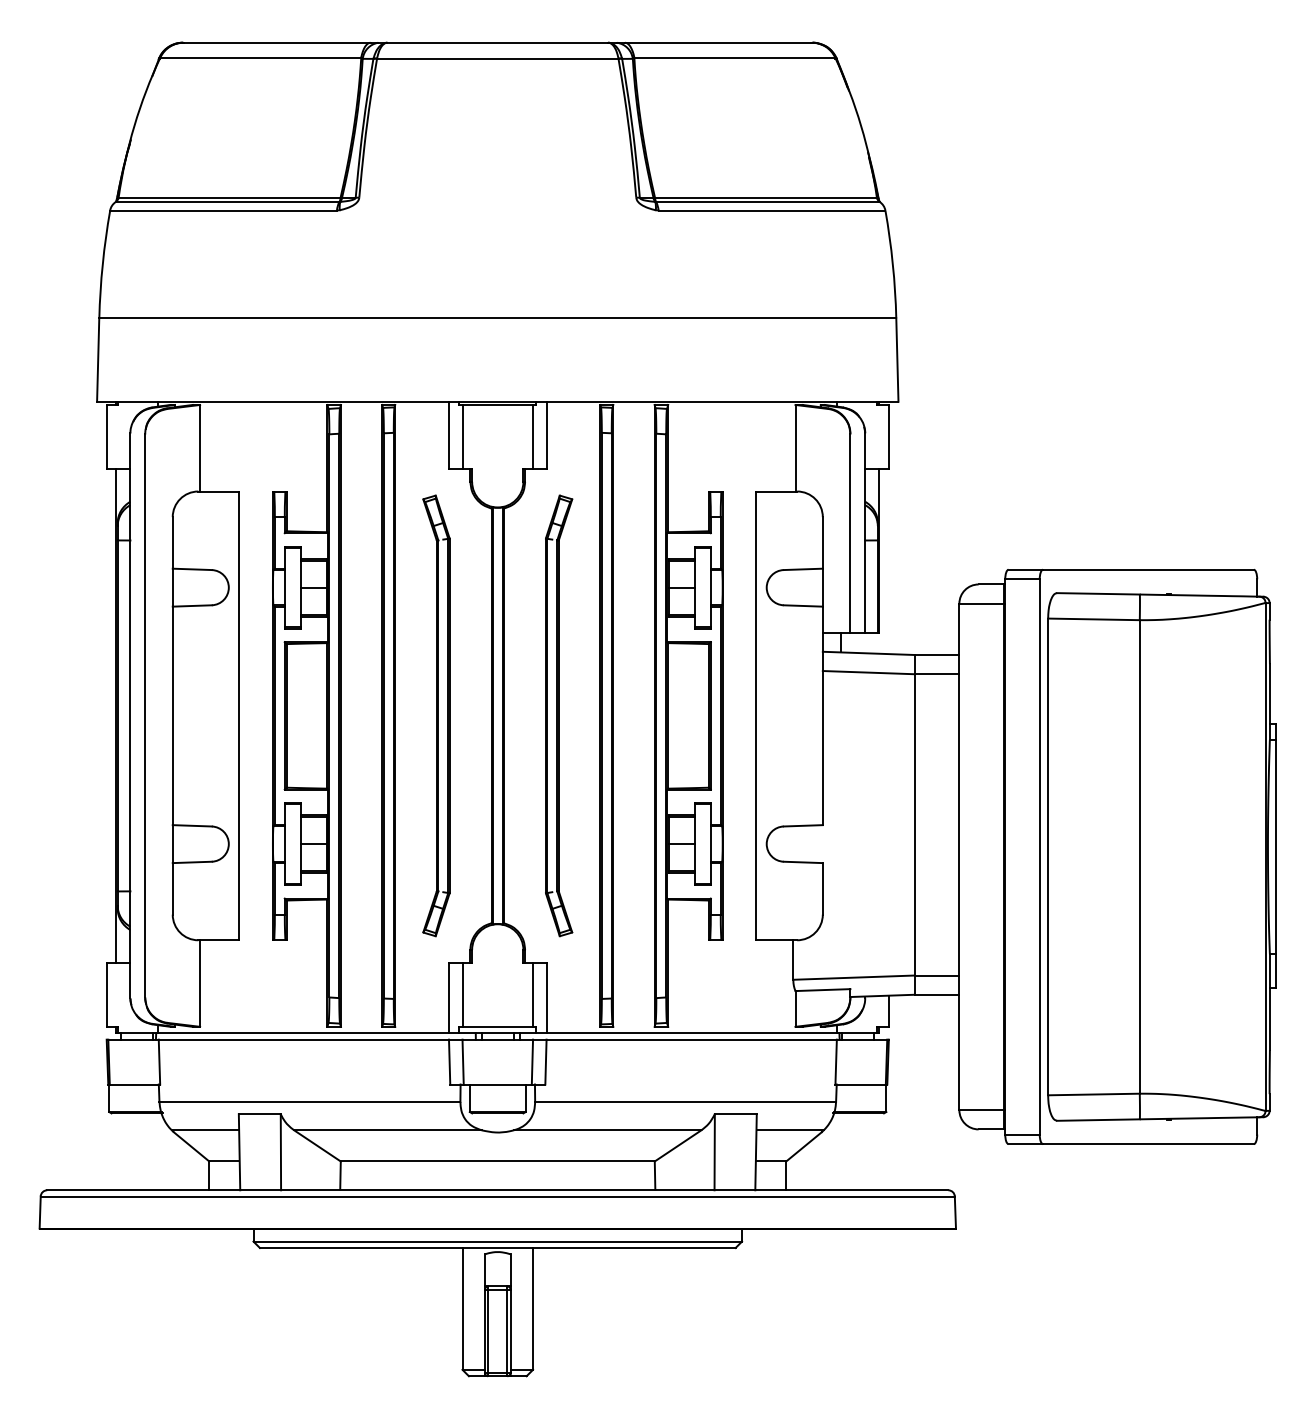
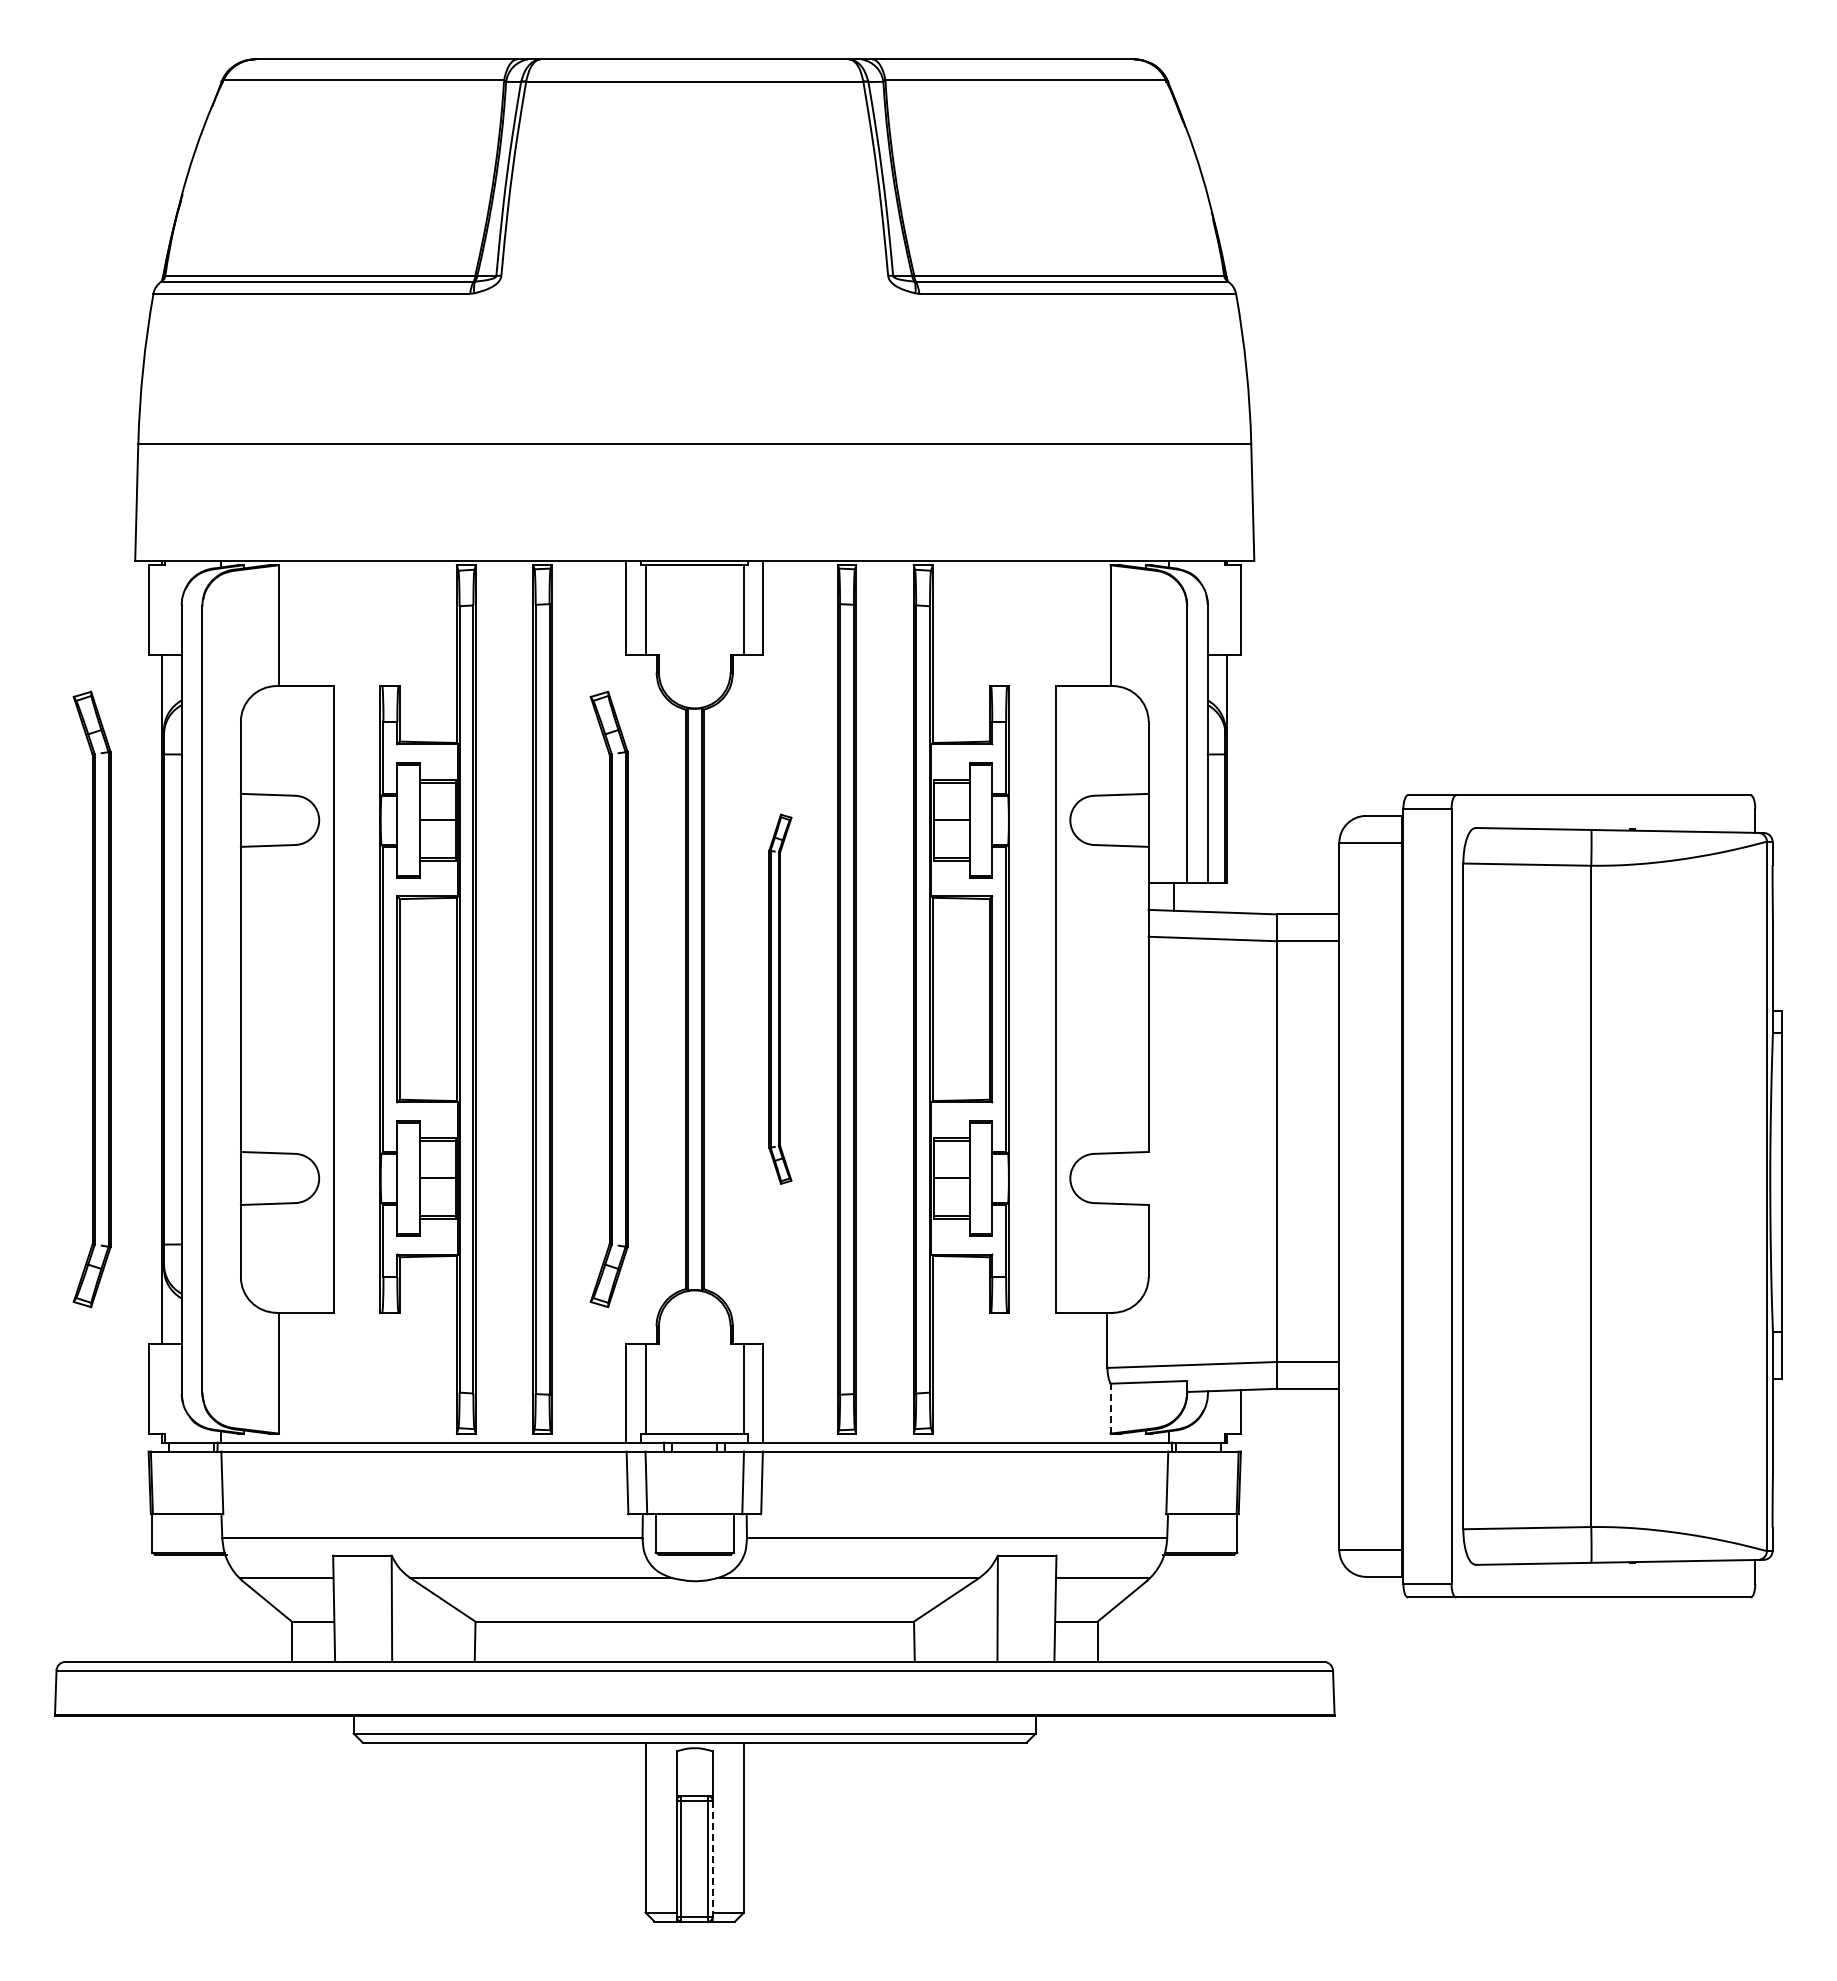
part: (65, 715) -> (91, 999), added
part: (559, 715) -> (780, 998), size x0.6
line: (795, 1008) -> (1110, 1408), solid -> dashed
line: (510, 1331) -> (712, 1859), solid -> dashed

